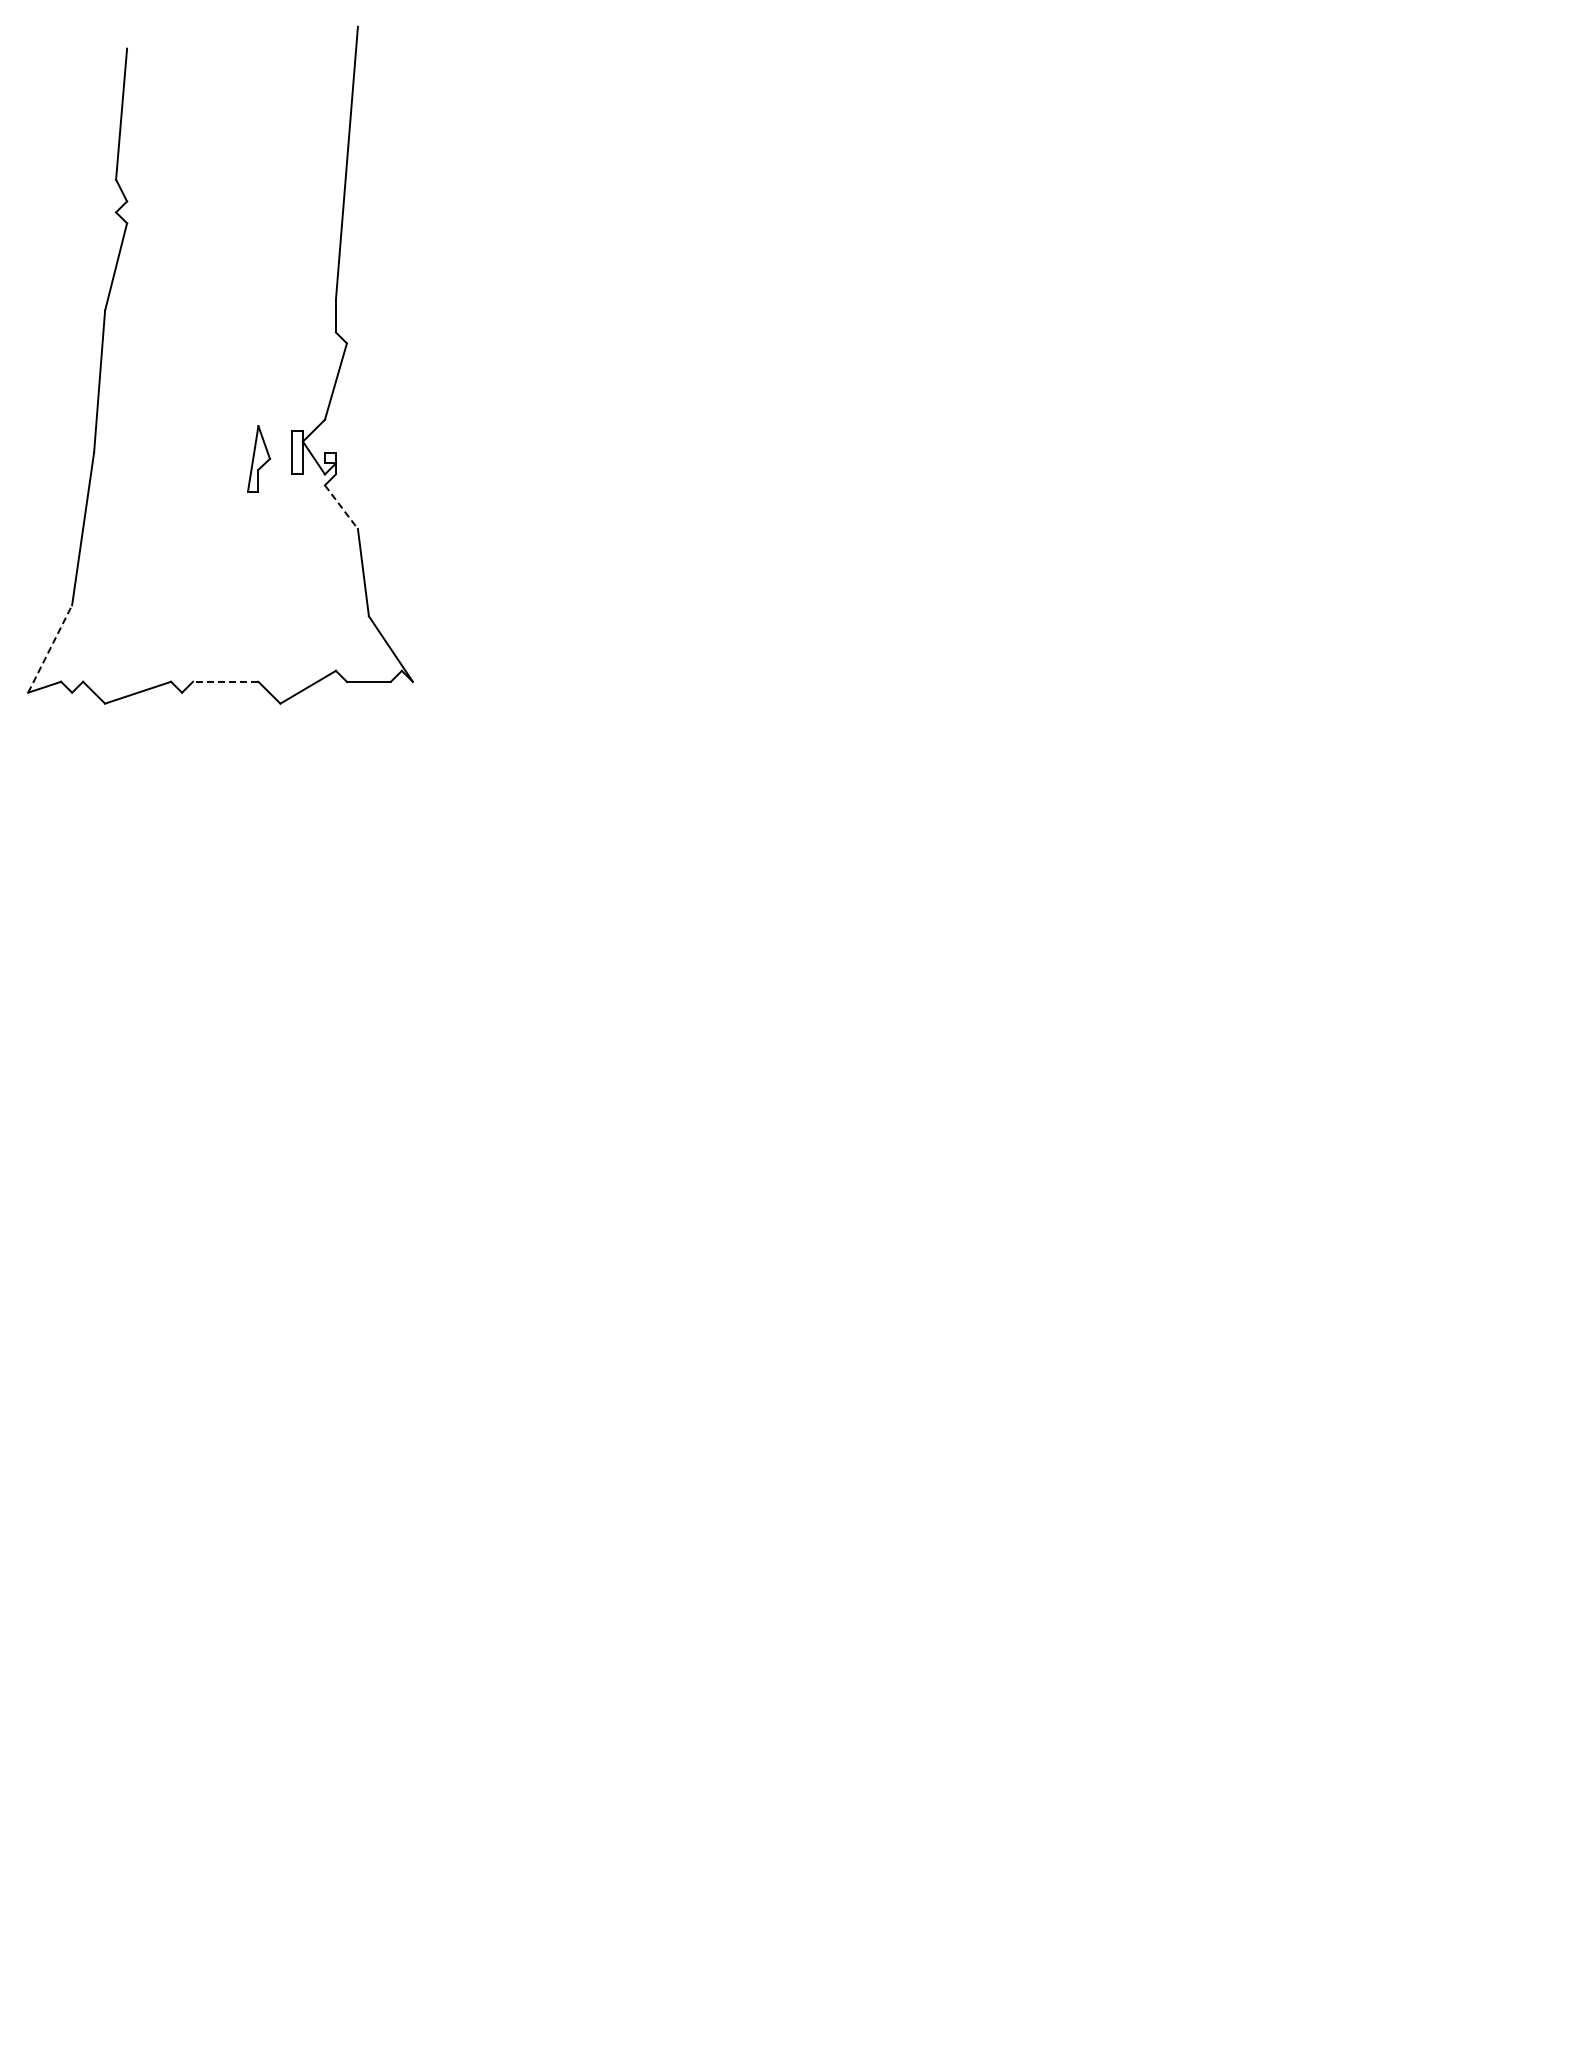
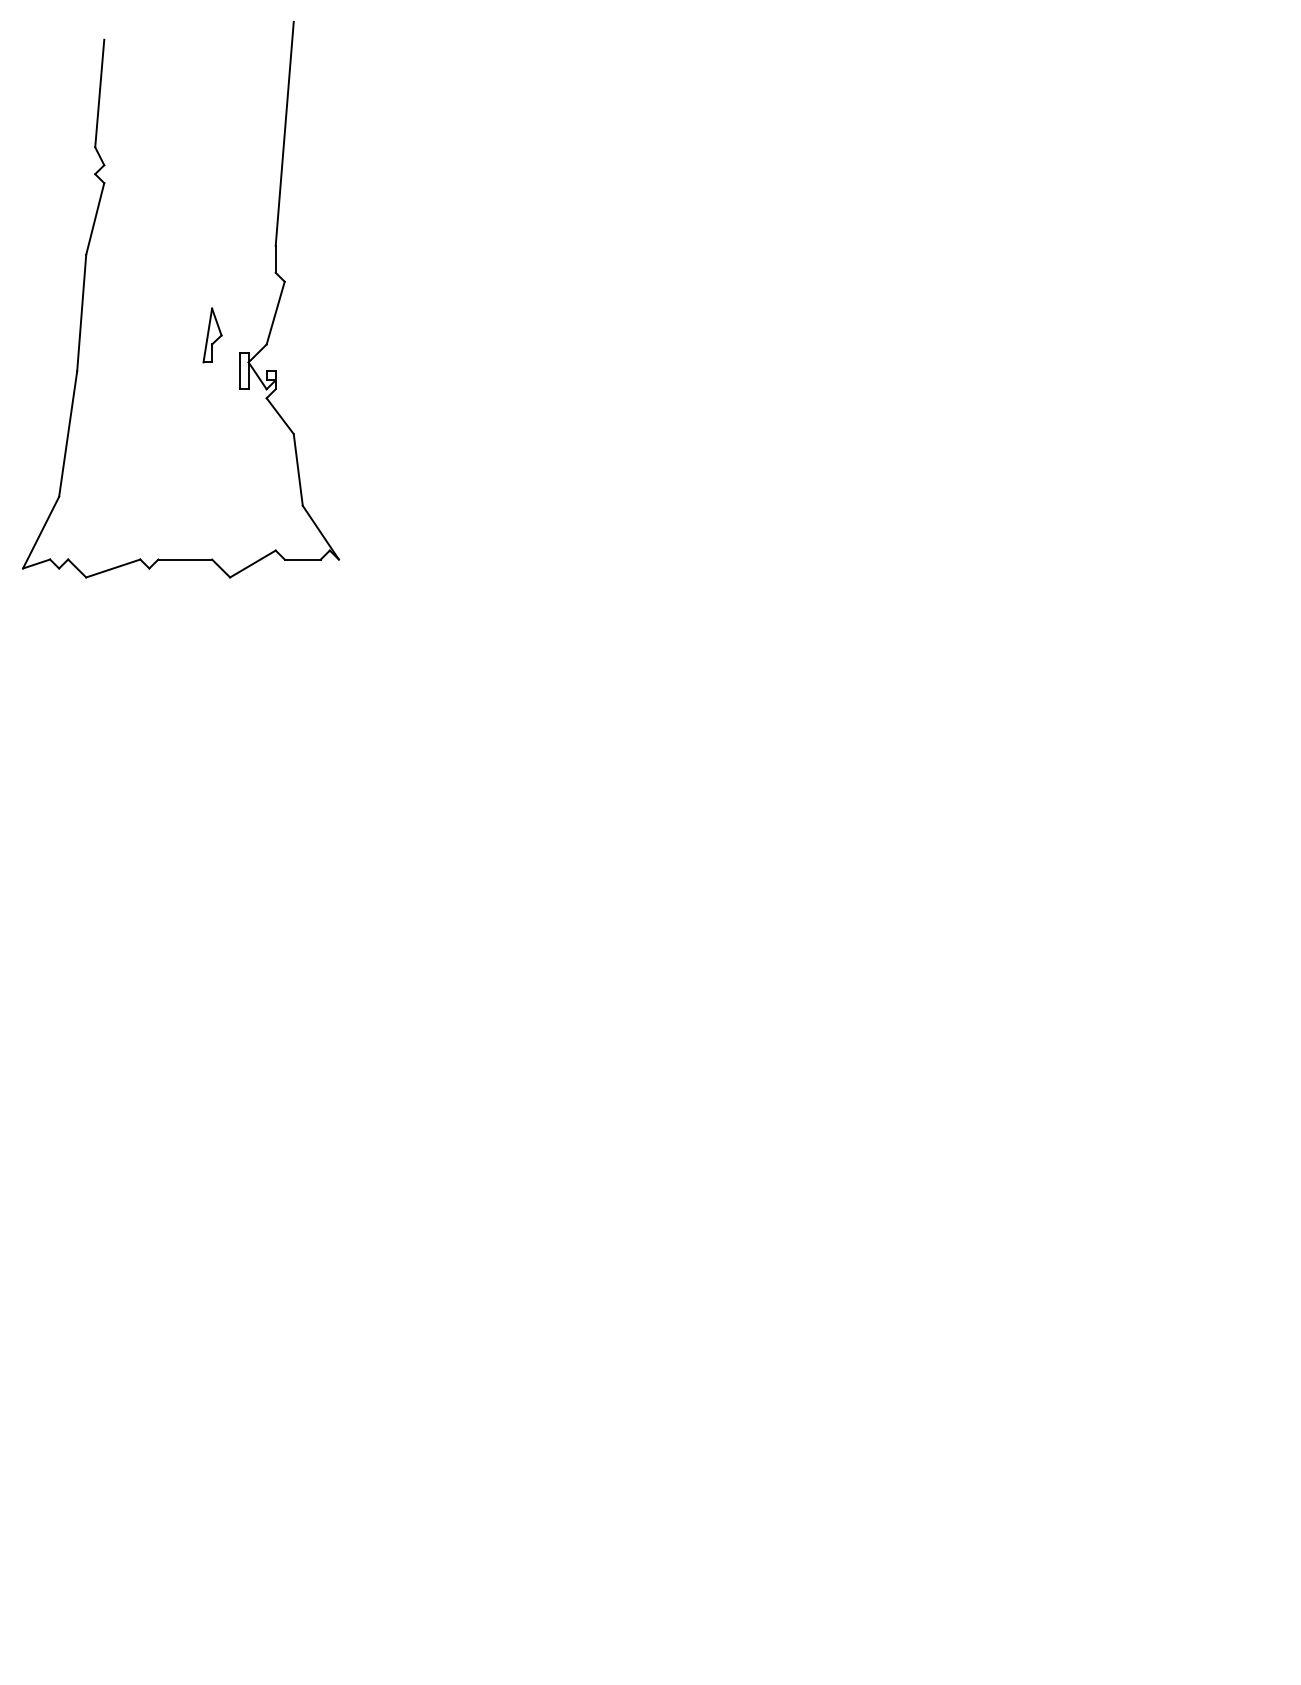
part: (258, 458) -> (212, 335), moved
line: (341, 507) -> (280, 416), dashed -> solid
line: (50, 649) -> (41, 533), dashed -> solid
line: (225, 681) -> (185, 559), dashed -> solid

